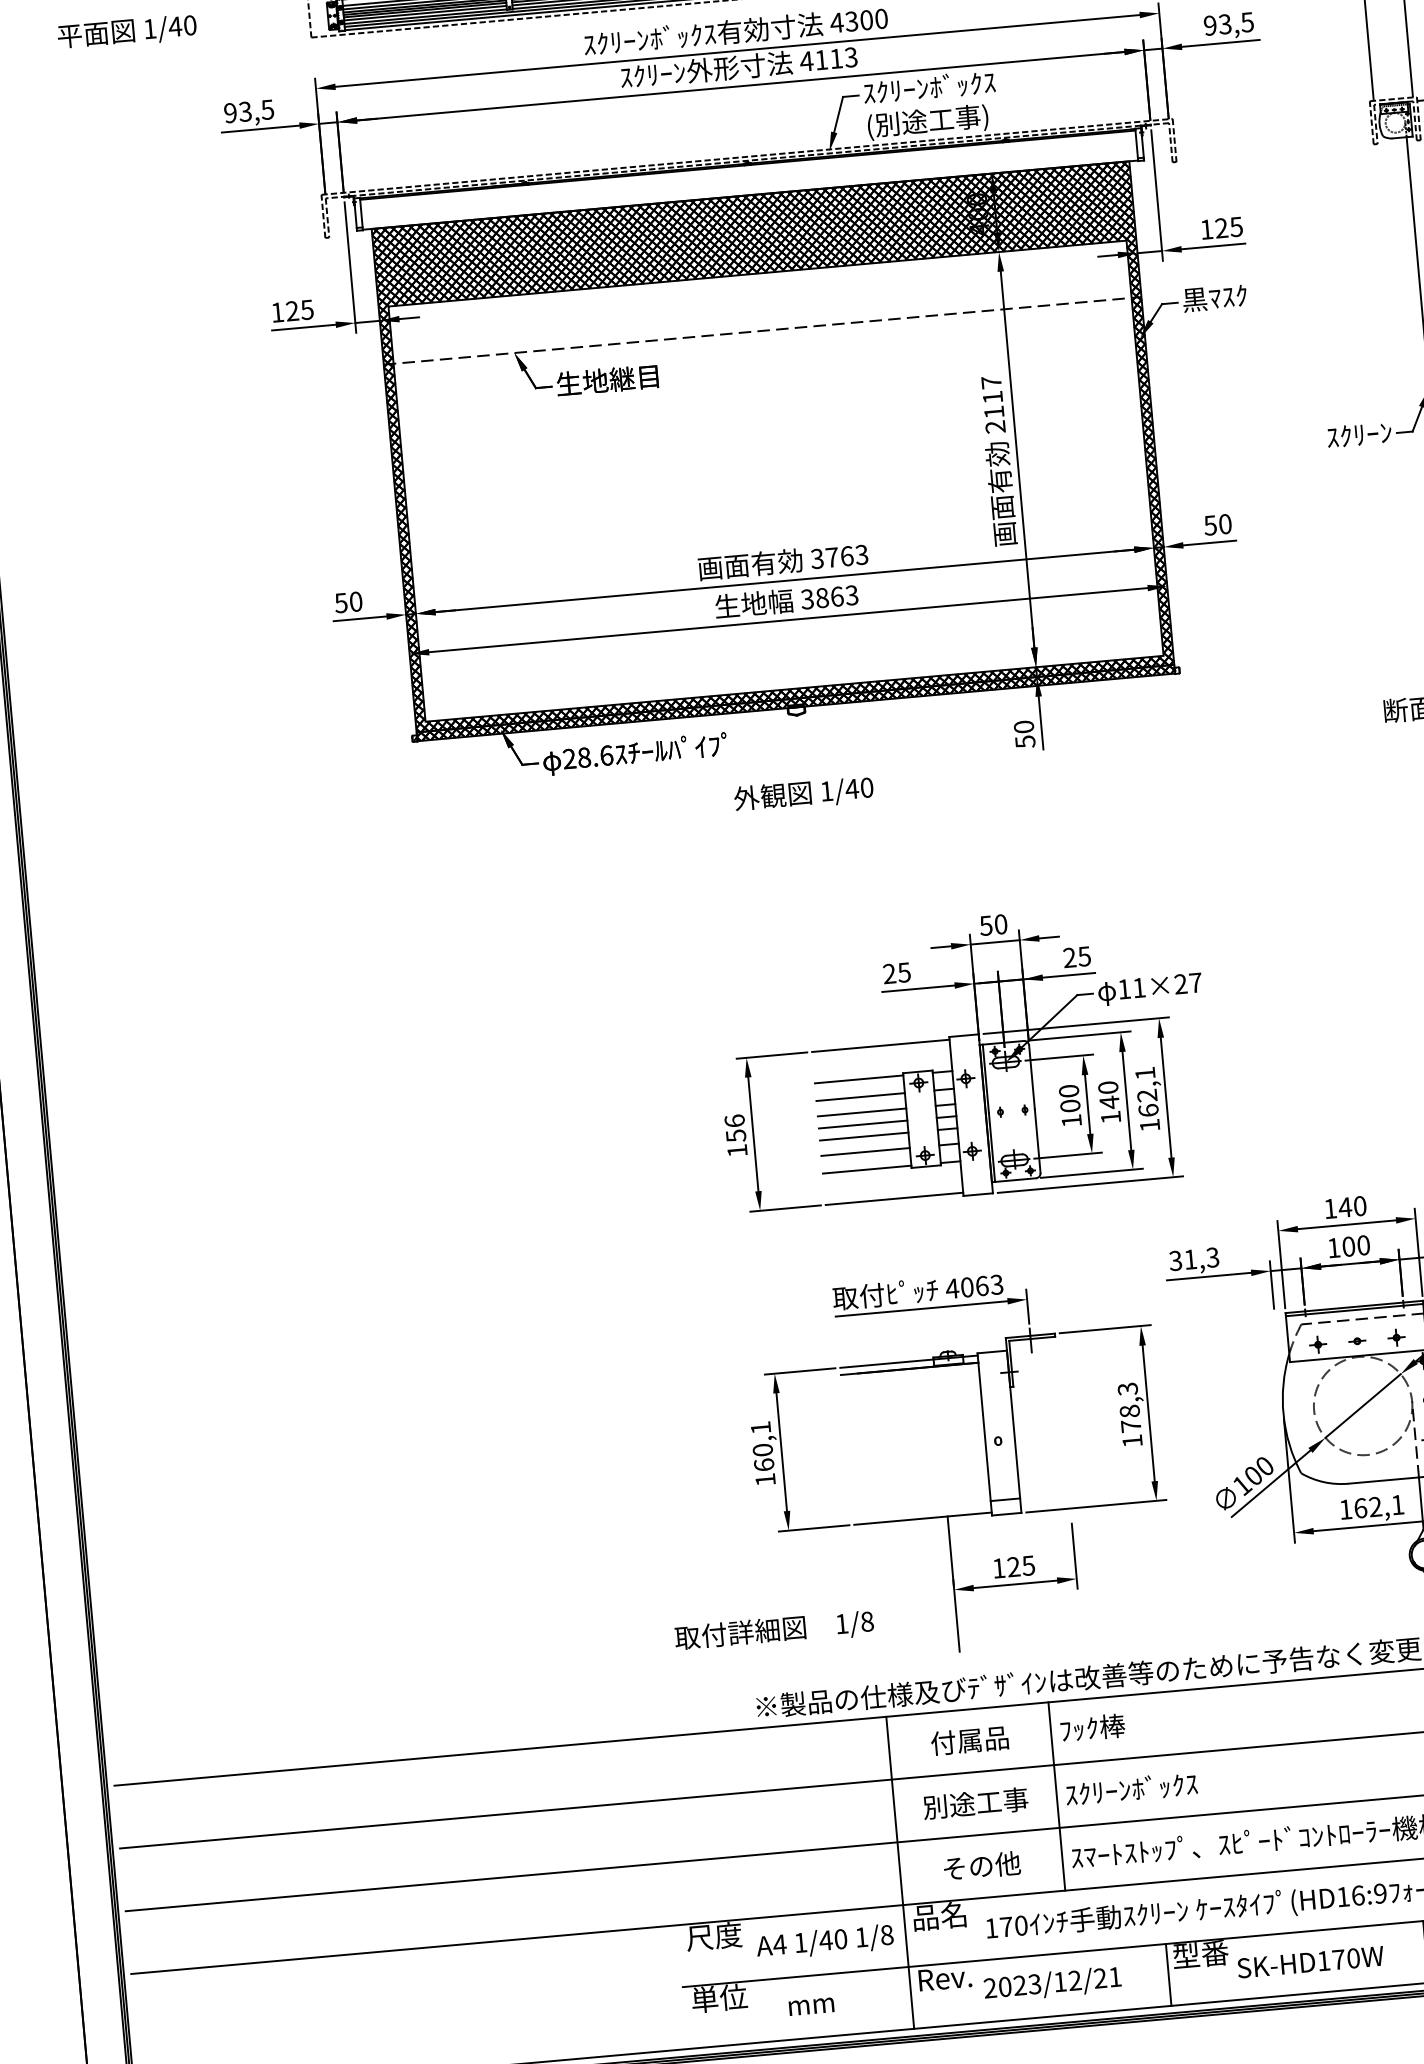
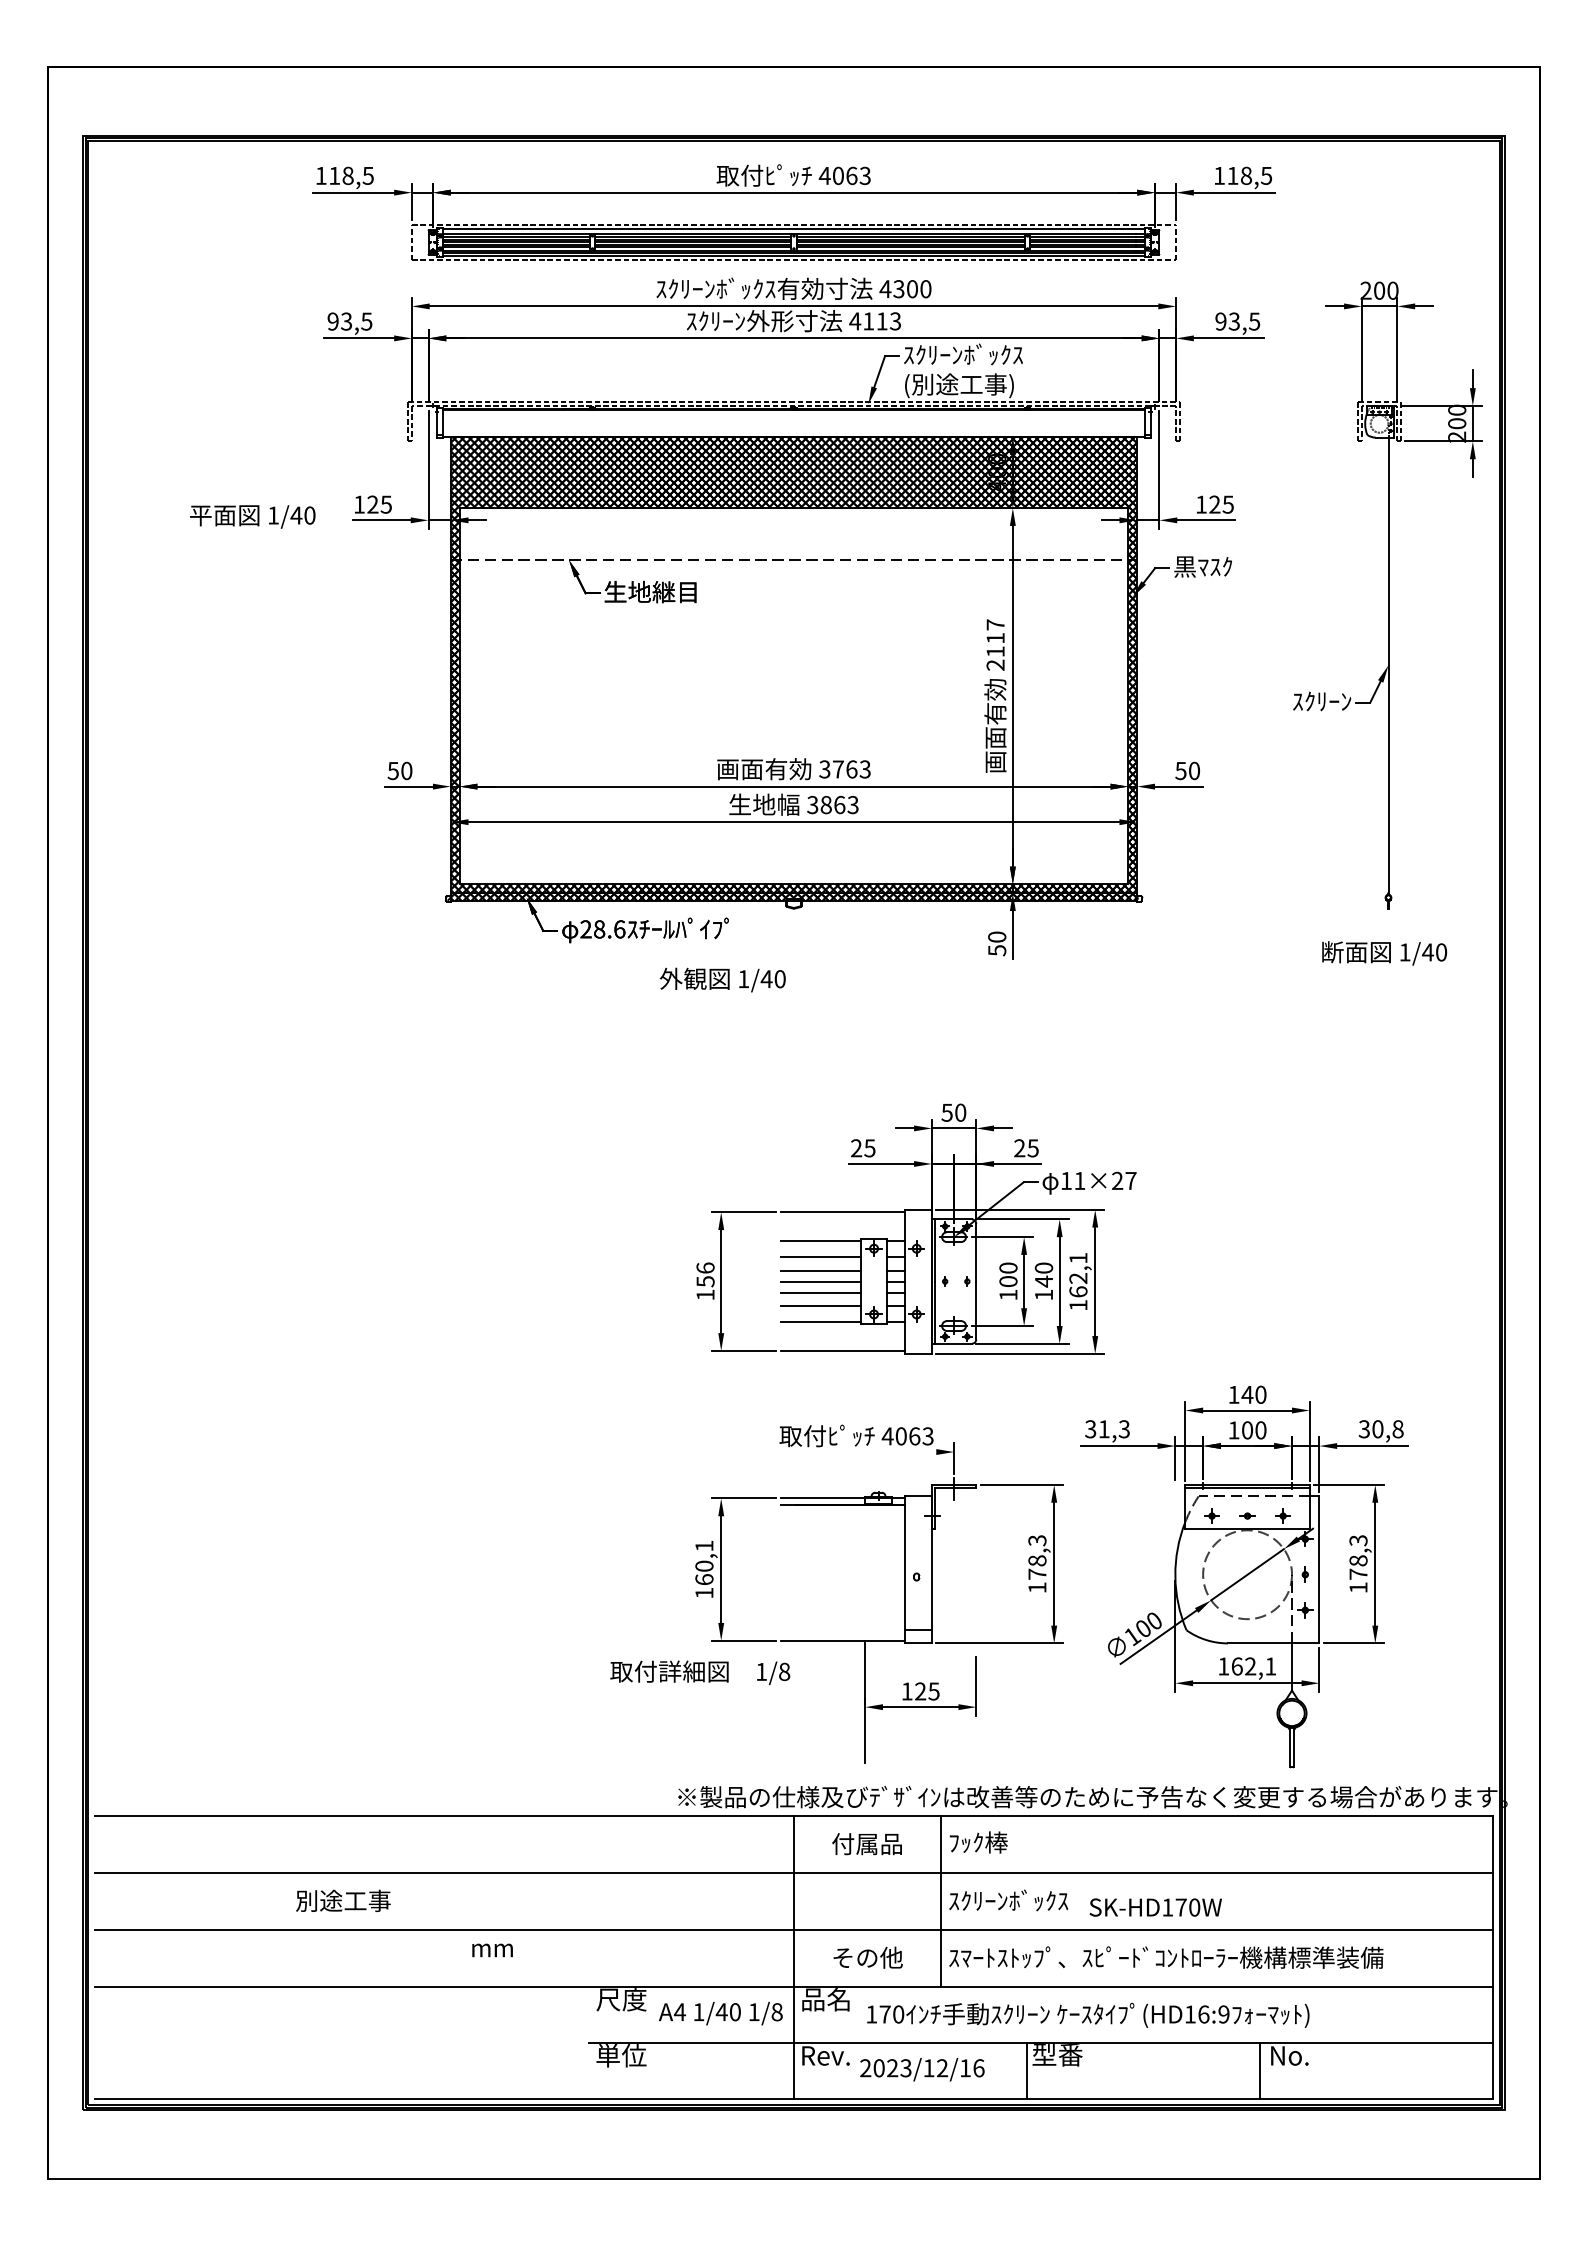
text: (126, 32) -> (252, 516), moved
text: (803, 793) -> (722, 979), moved
line: (921, 1309) -> (858, 1452), removed
text: (774, 1630) -> (700, 1672), moved
text: (975, 1802) -> (343, 1900), moved
text: (1310, 1962) -> (1155, 1907), moved
text: (1107, 1978) -> (971, 2068), 2023/12/21 -> 2023/12/16
text: (811, 2006) -> (492, 1950), moved

